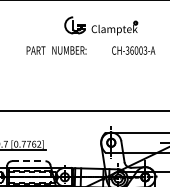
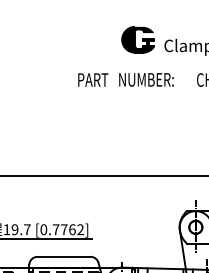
fill: (75, 25) -> (138, 39), added
text: (56, 50) -> (125, 79), moved
line: (28, 161) -> (63, 257), dashed -> solid

